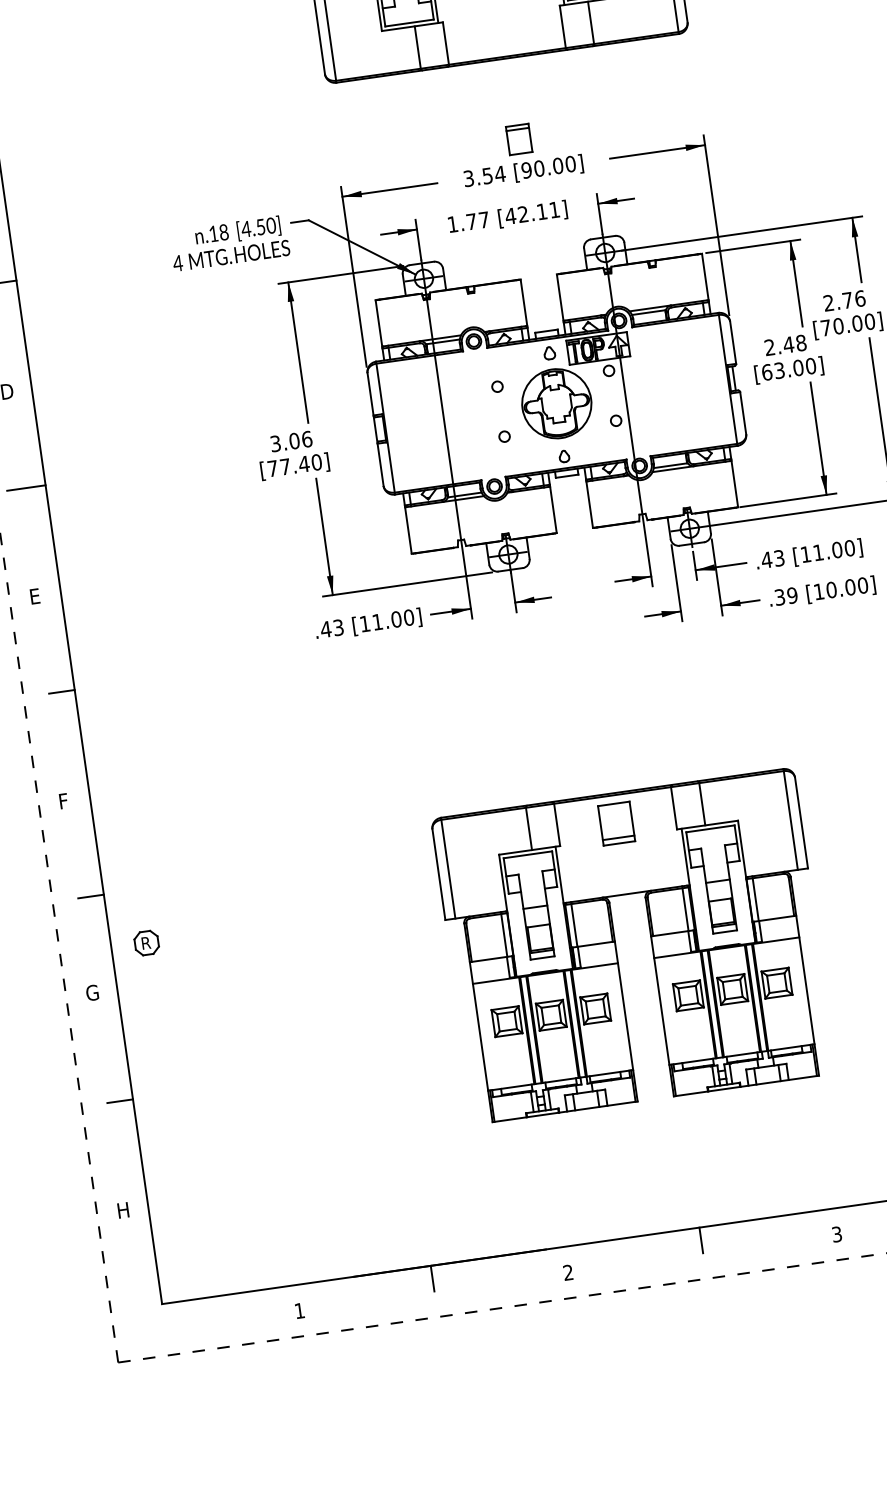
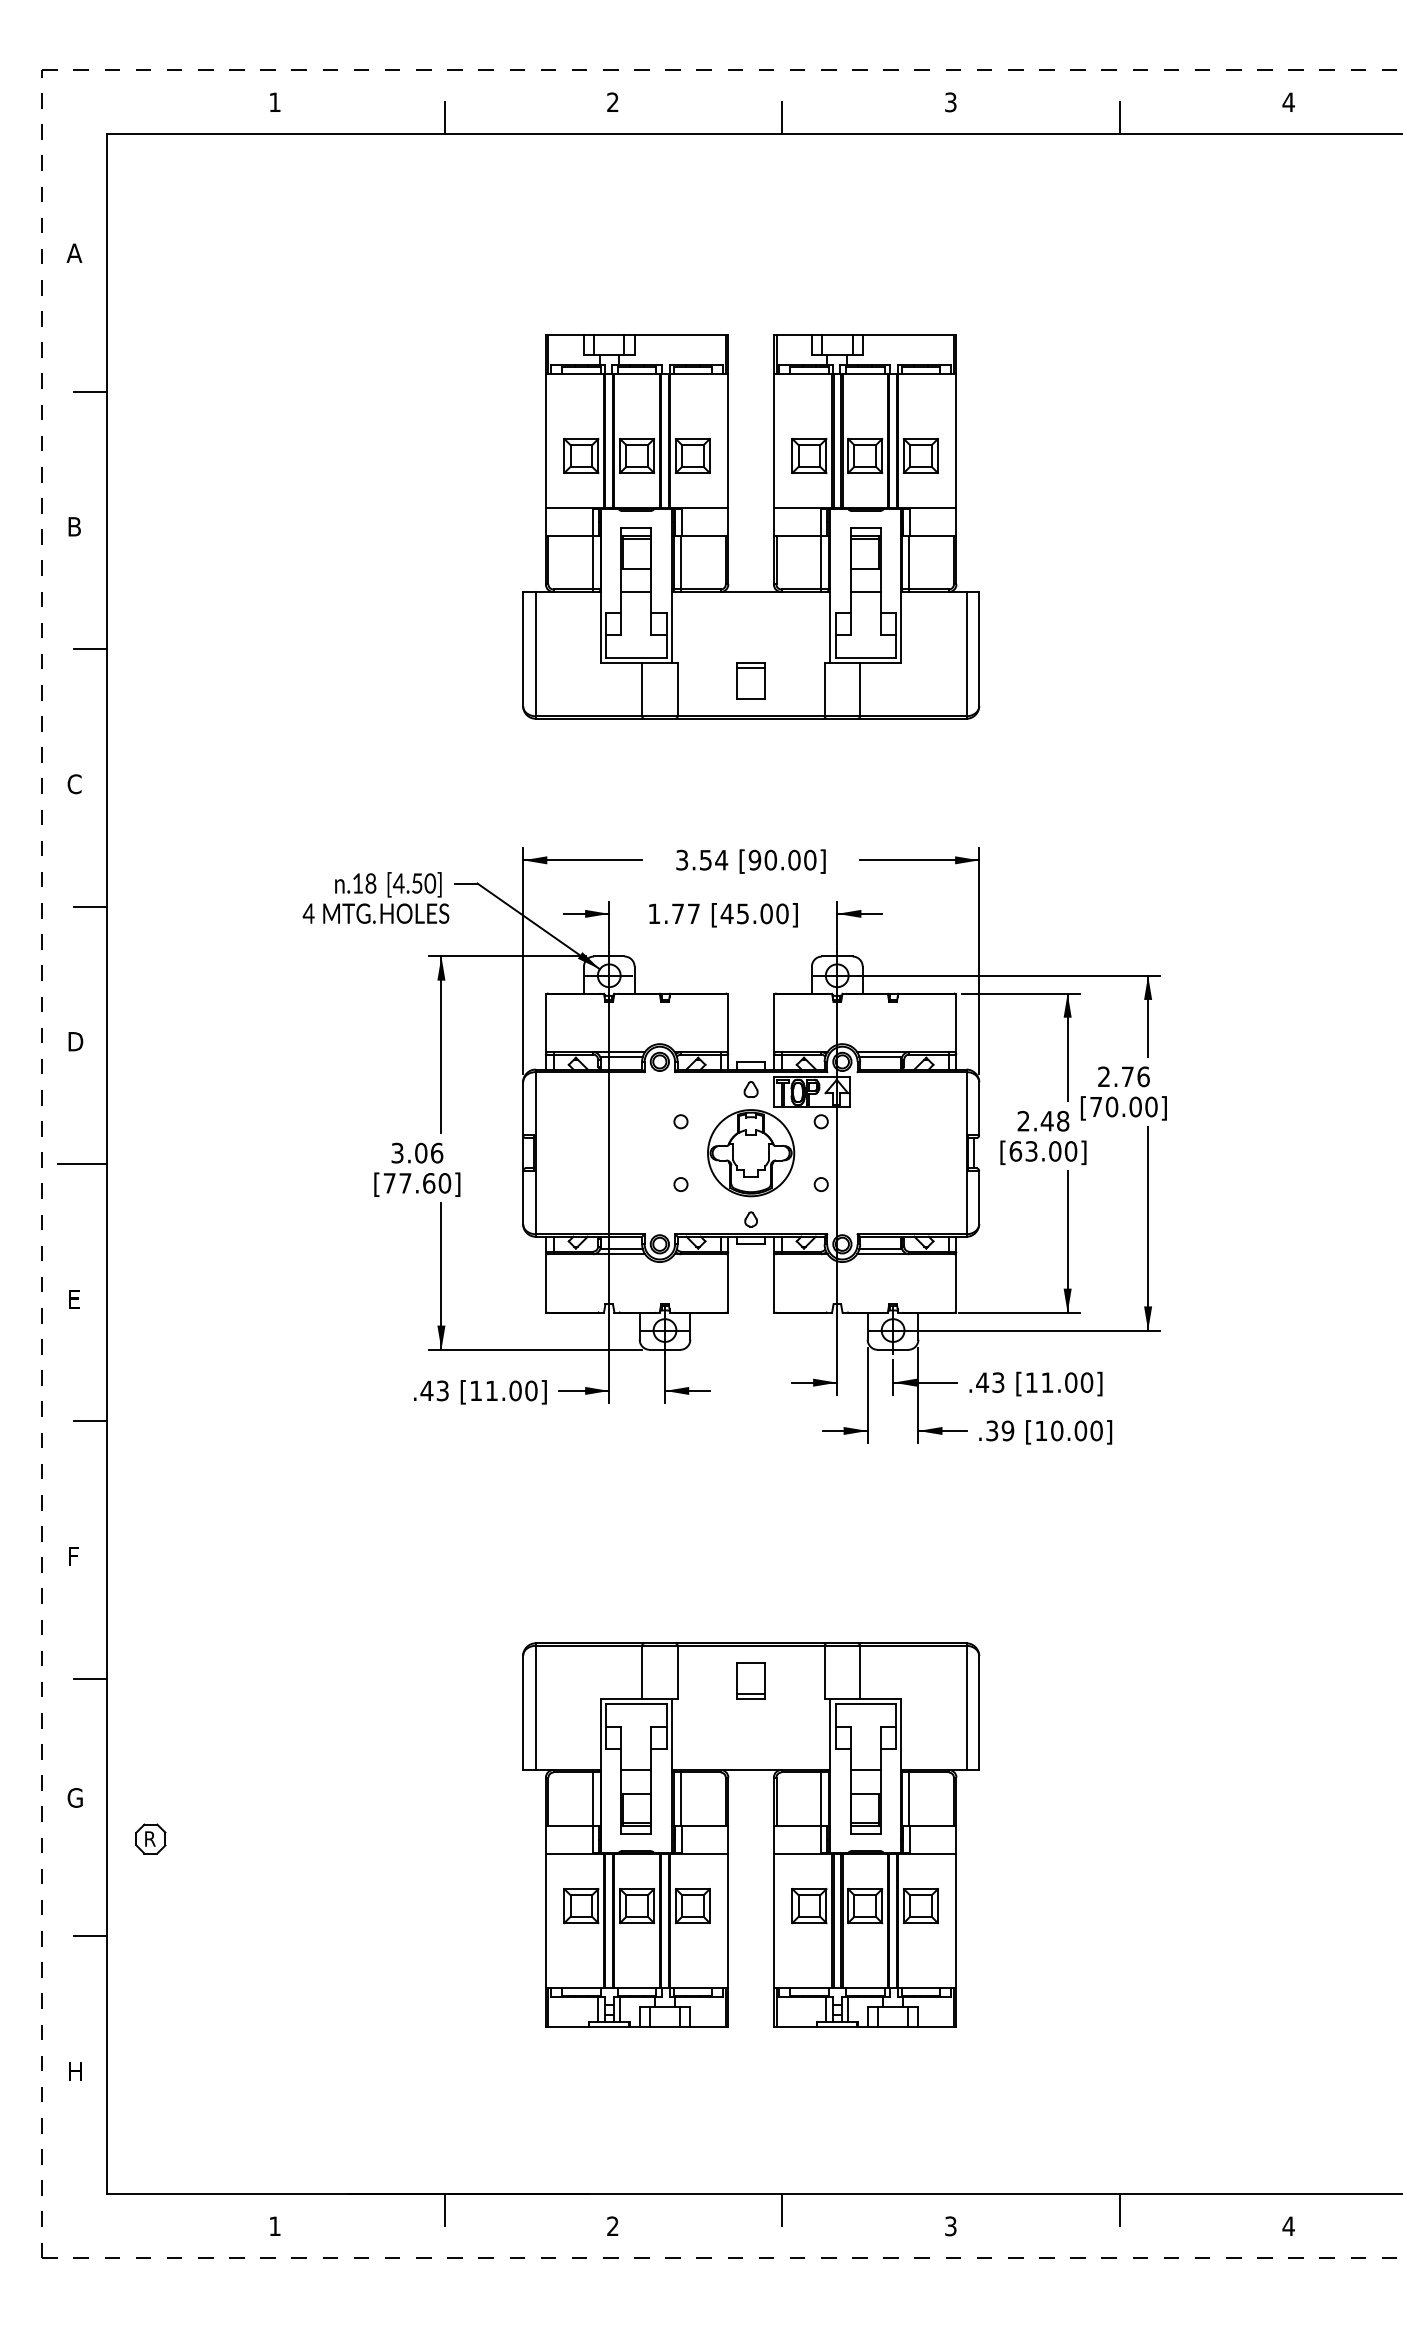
part: (518, 139) -> (750, 680), moved
text: (538, 211) -> (762, 913), [42.11] -> [45.00]
text: (303, 464) -> (428, 1183), [77.40] -> [77.60]
part: (615, 823) -> (750, 1680), size x0.71
part: (146, 942) -> (150, 1838), moved

